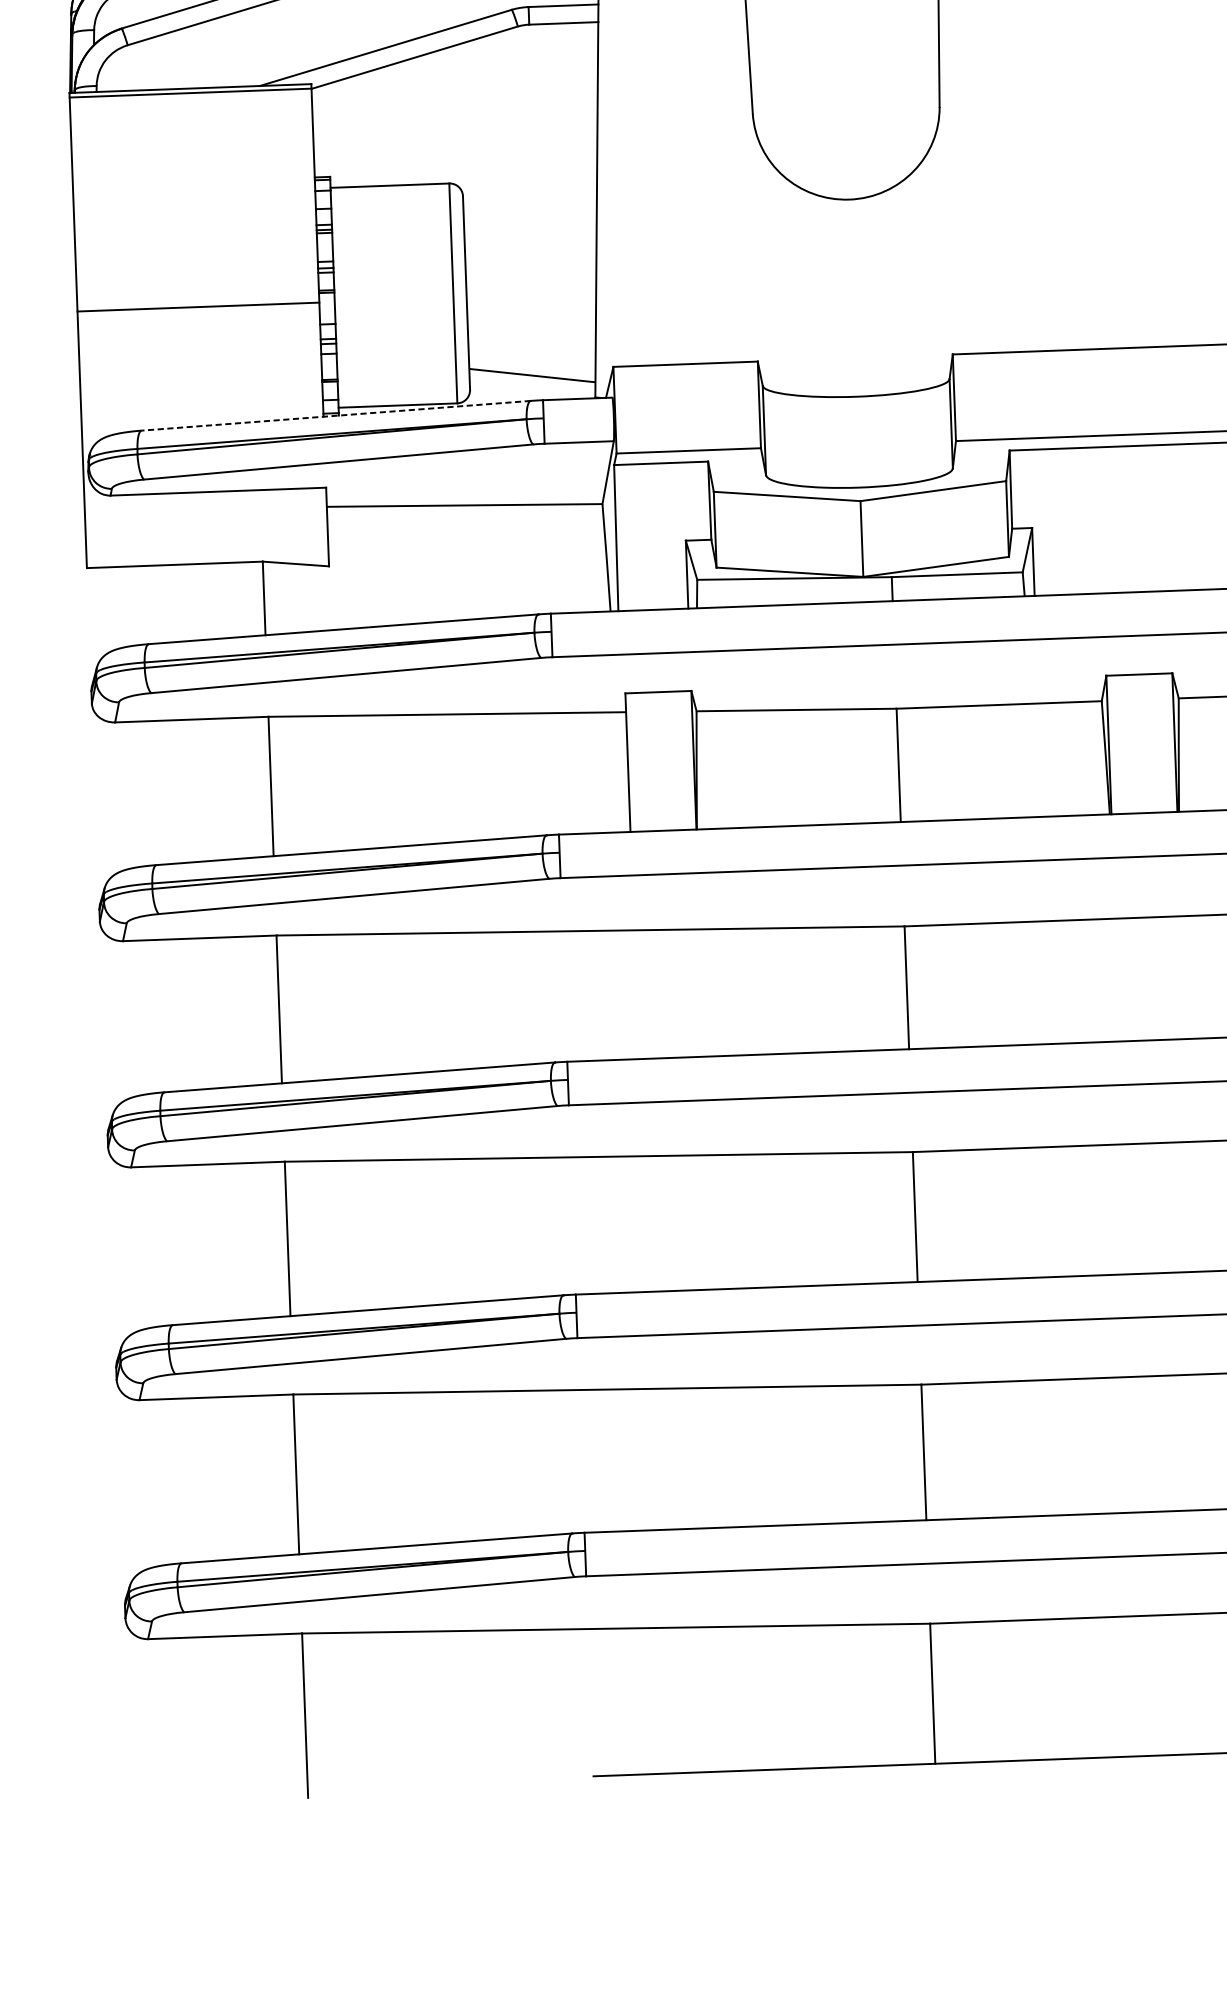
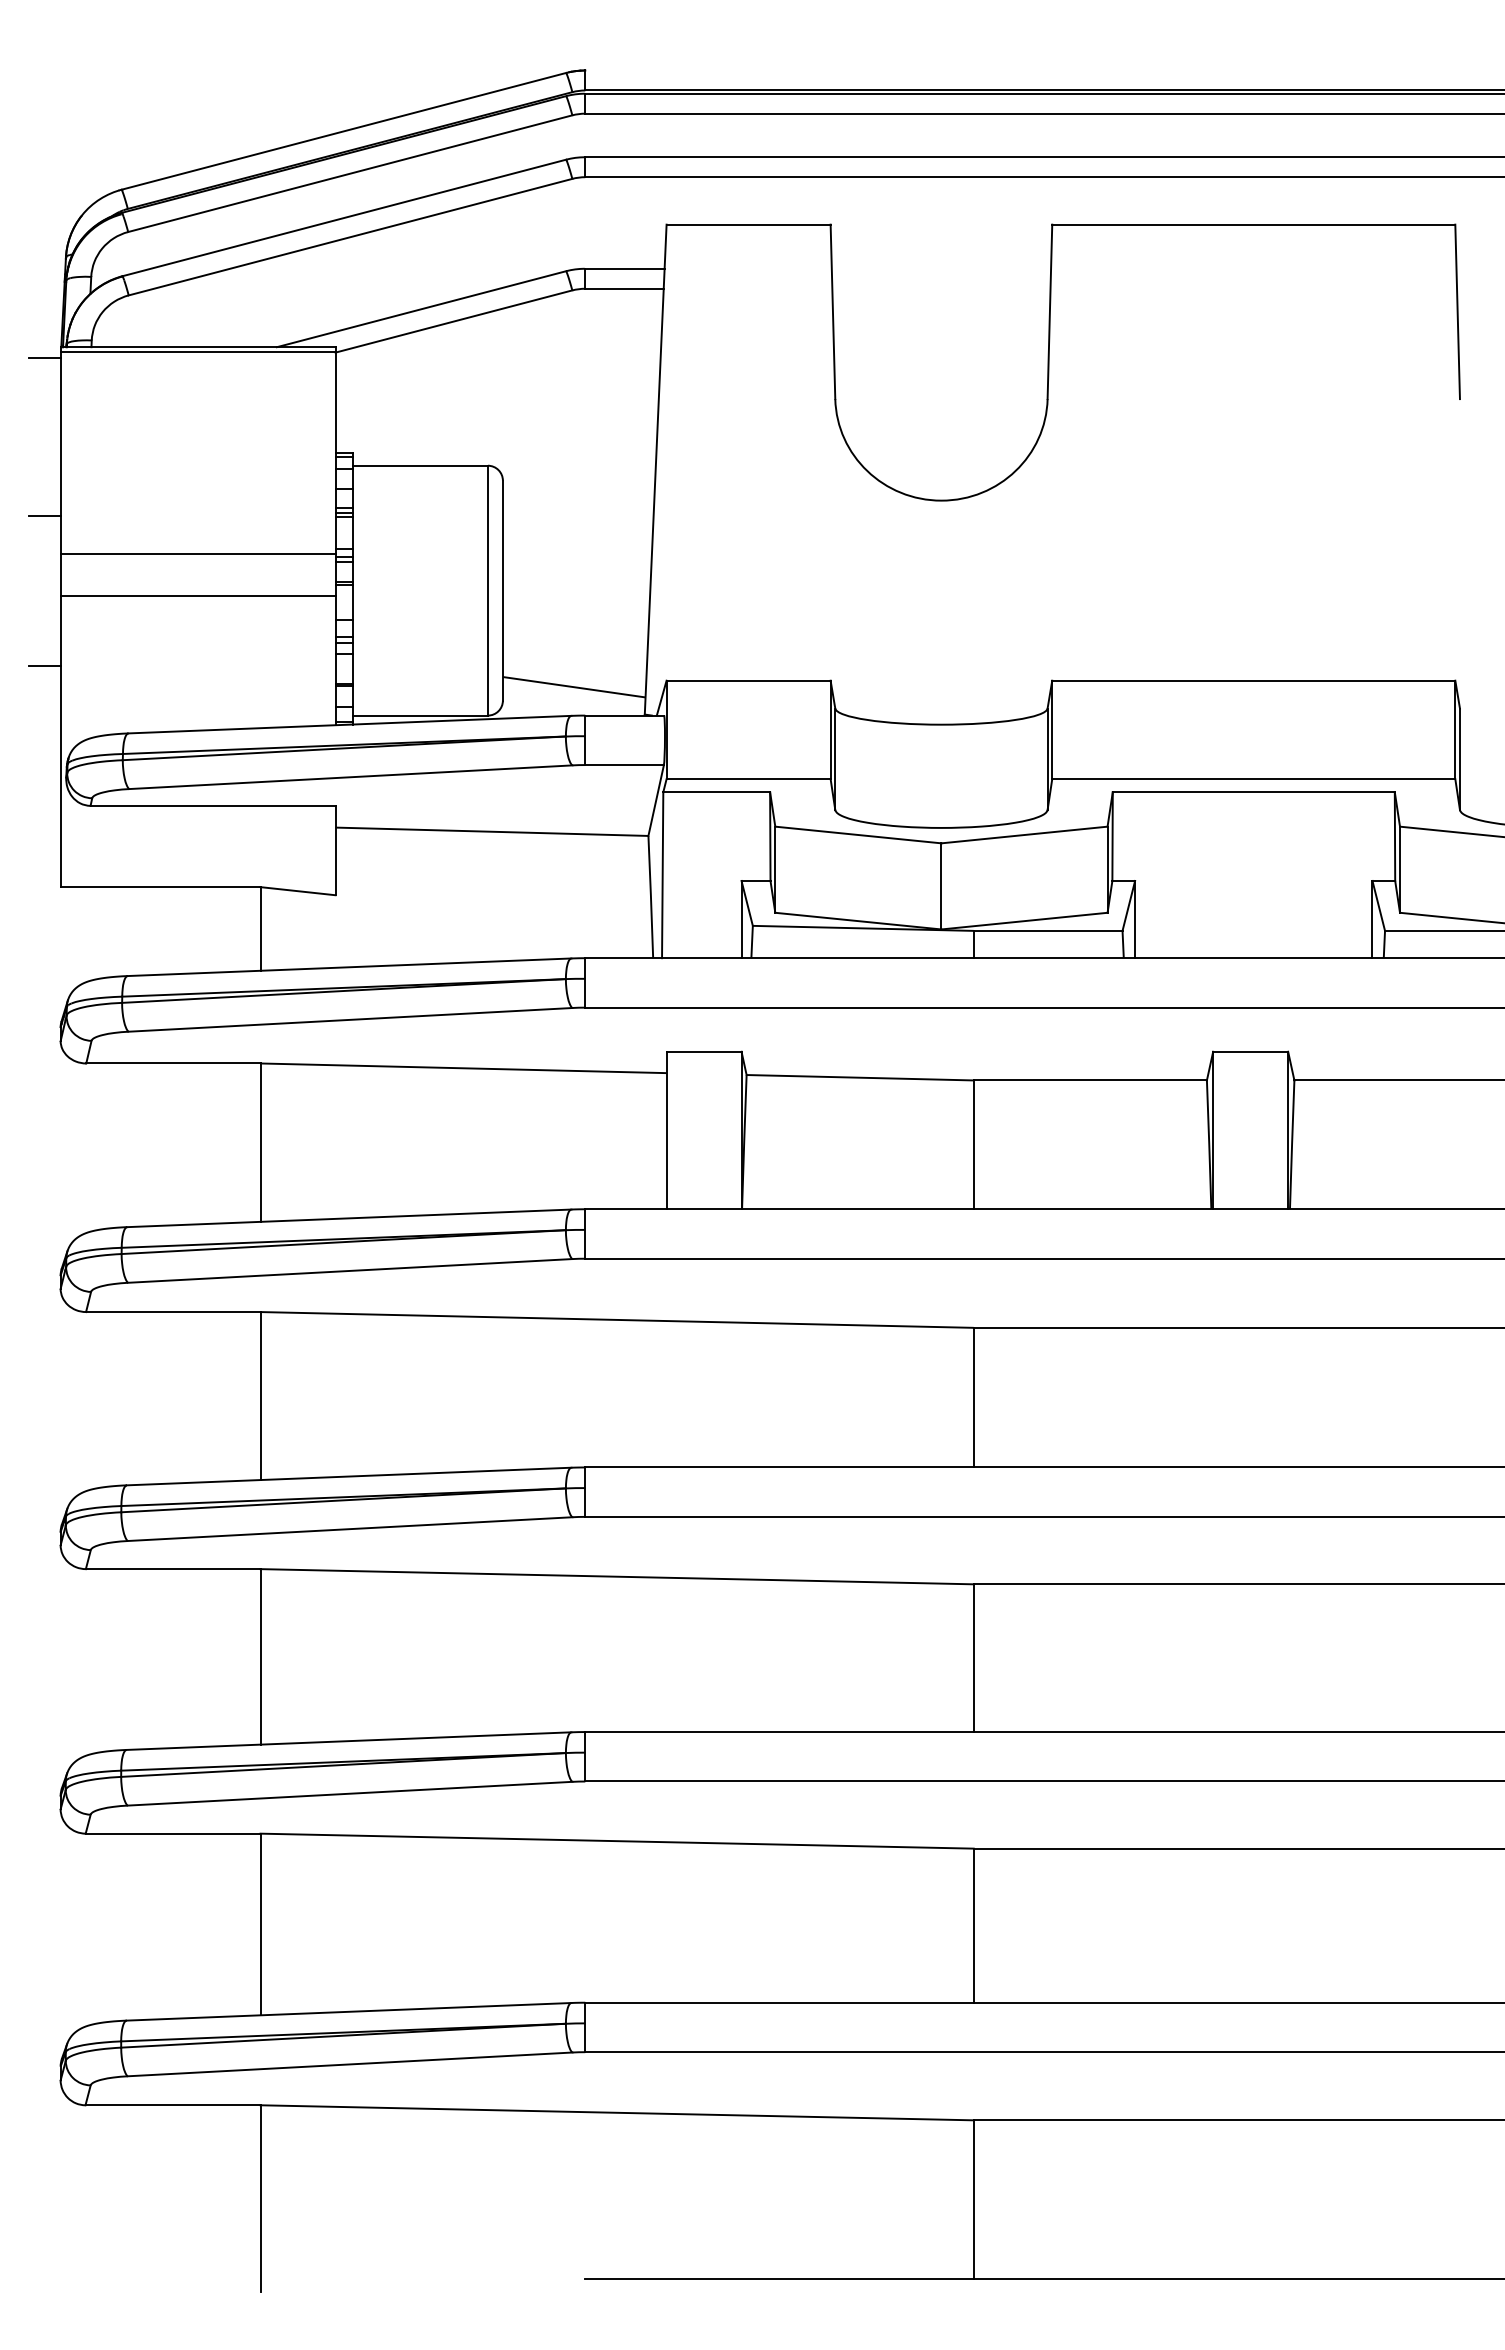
line: (55, 102) -> (44, 357), added
line: (60, 241) -> (44, 515), added
line: (196, 270) -> (197, 553), added
line: (65, 373) -> (44, 665), added
line: (335, 415) -> (349, 724), dashed -> solid

